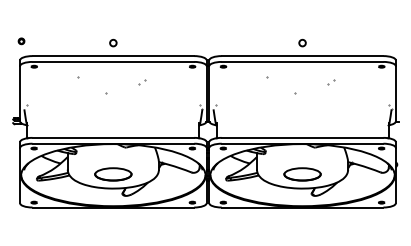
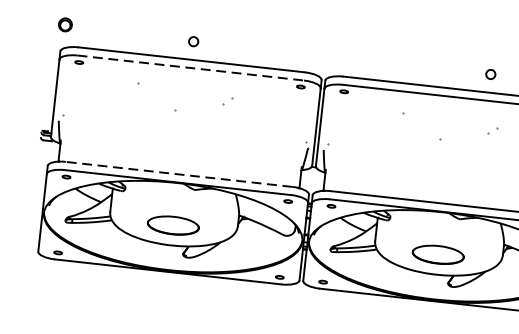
part: (21, 41) -> (65, 25), size x1.6
circle: (302, 42) -> (490, 73), moved
line: (113, 61) -> (191, 67), solid -> dashed
line: (113, 137) -> (179, 173), solid -> dashed

